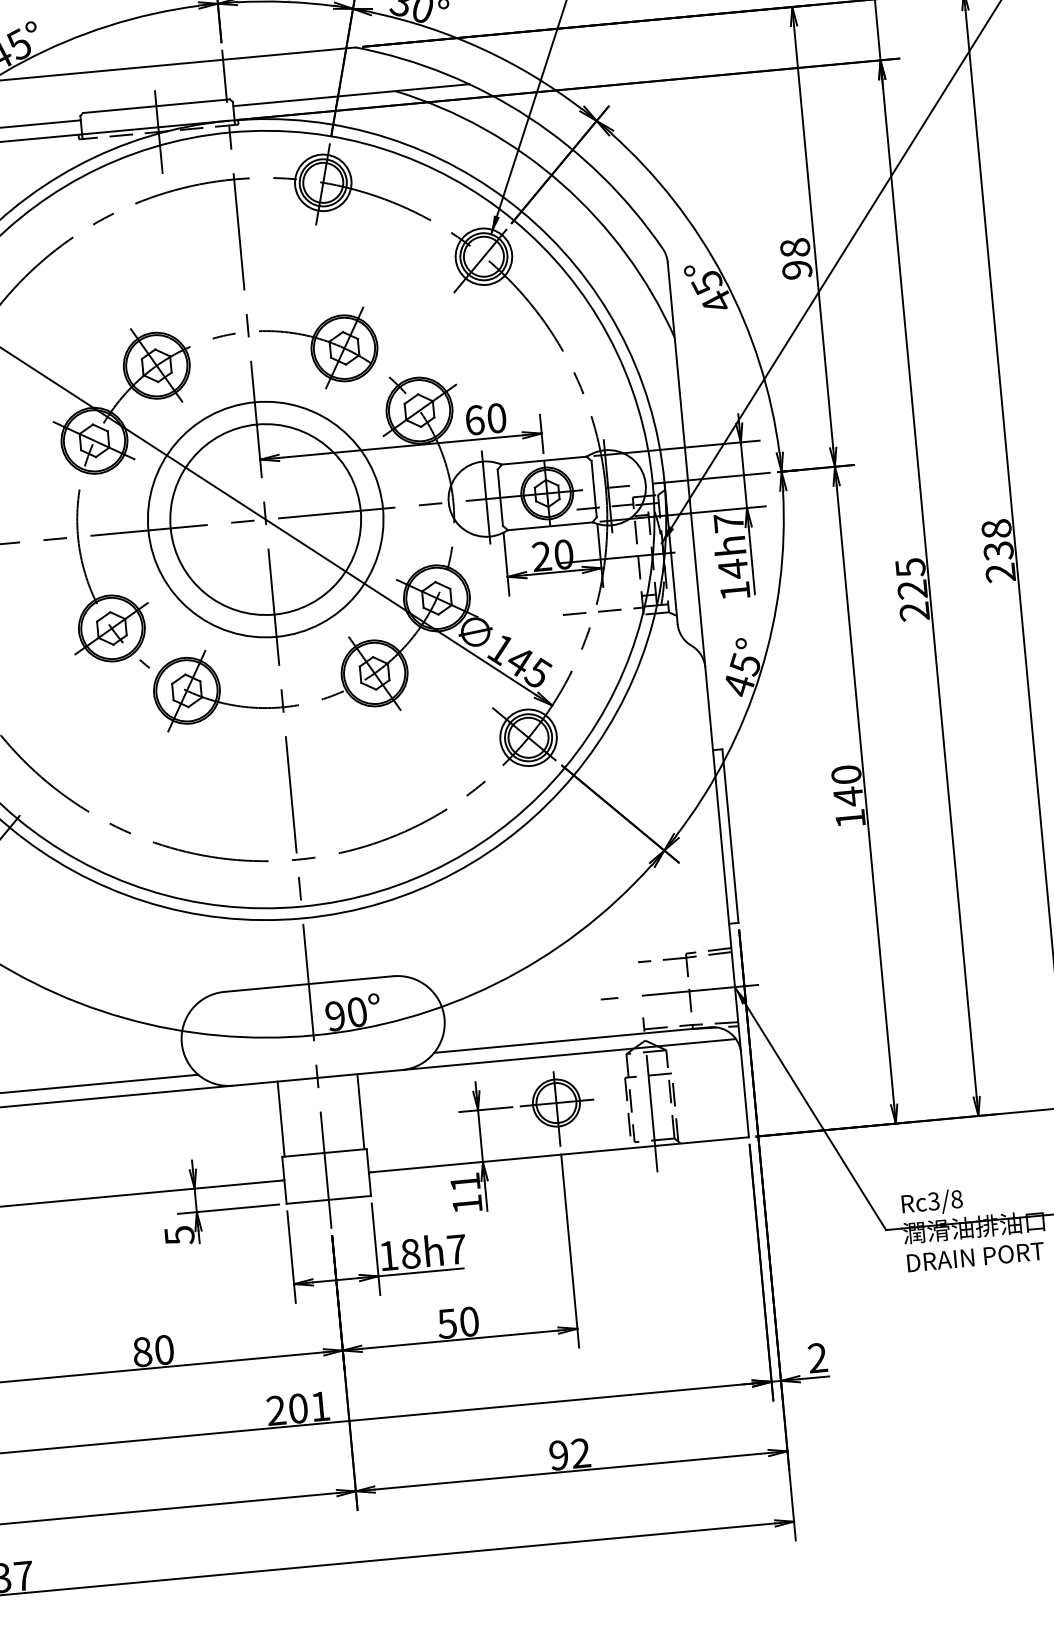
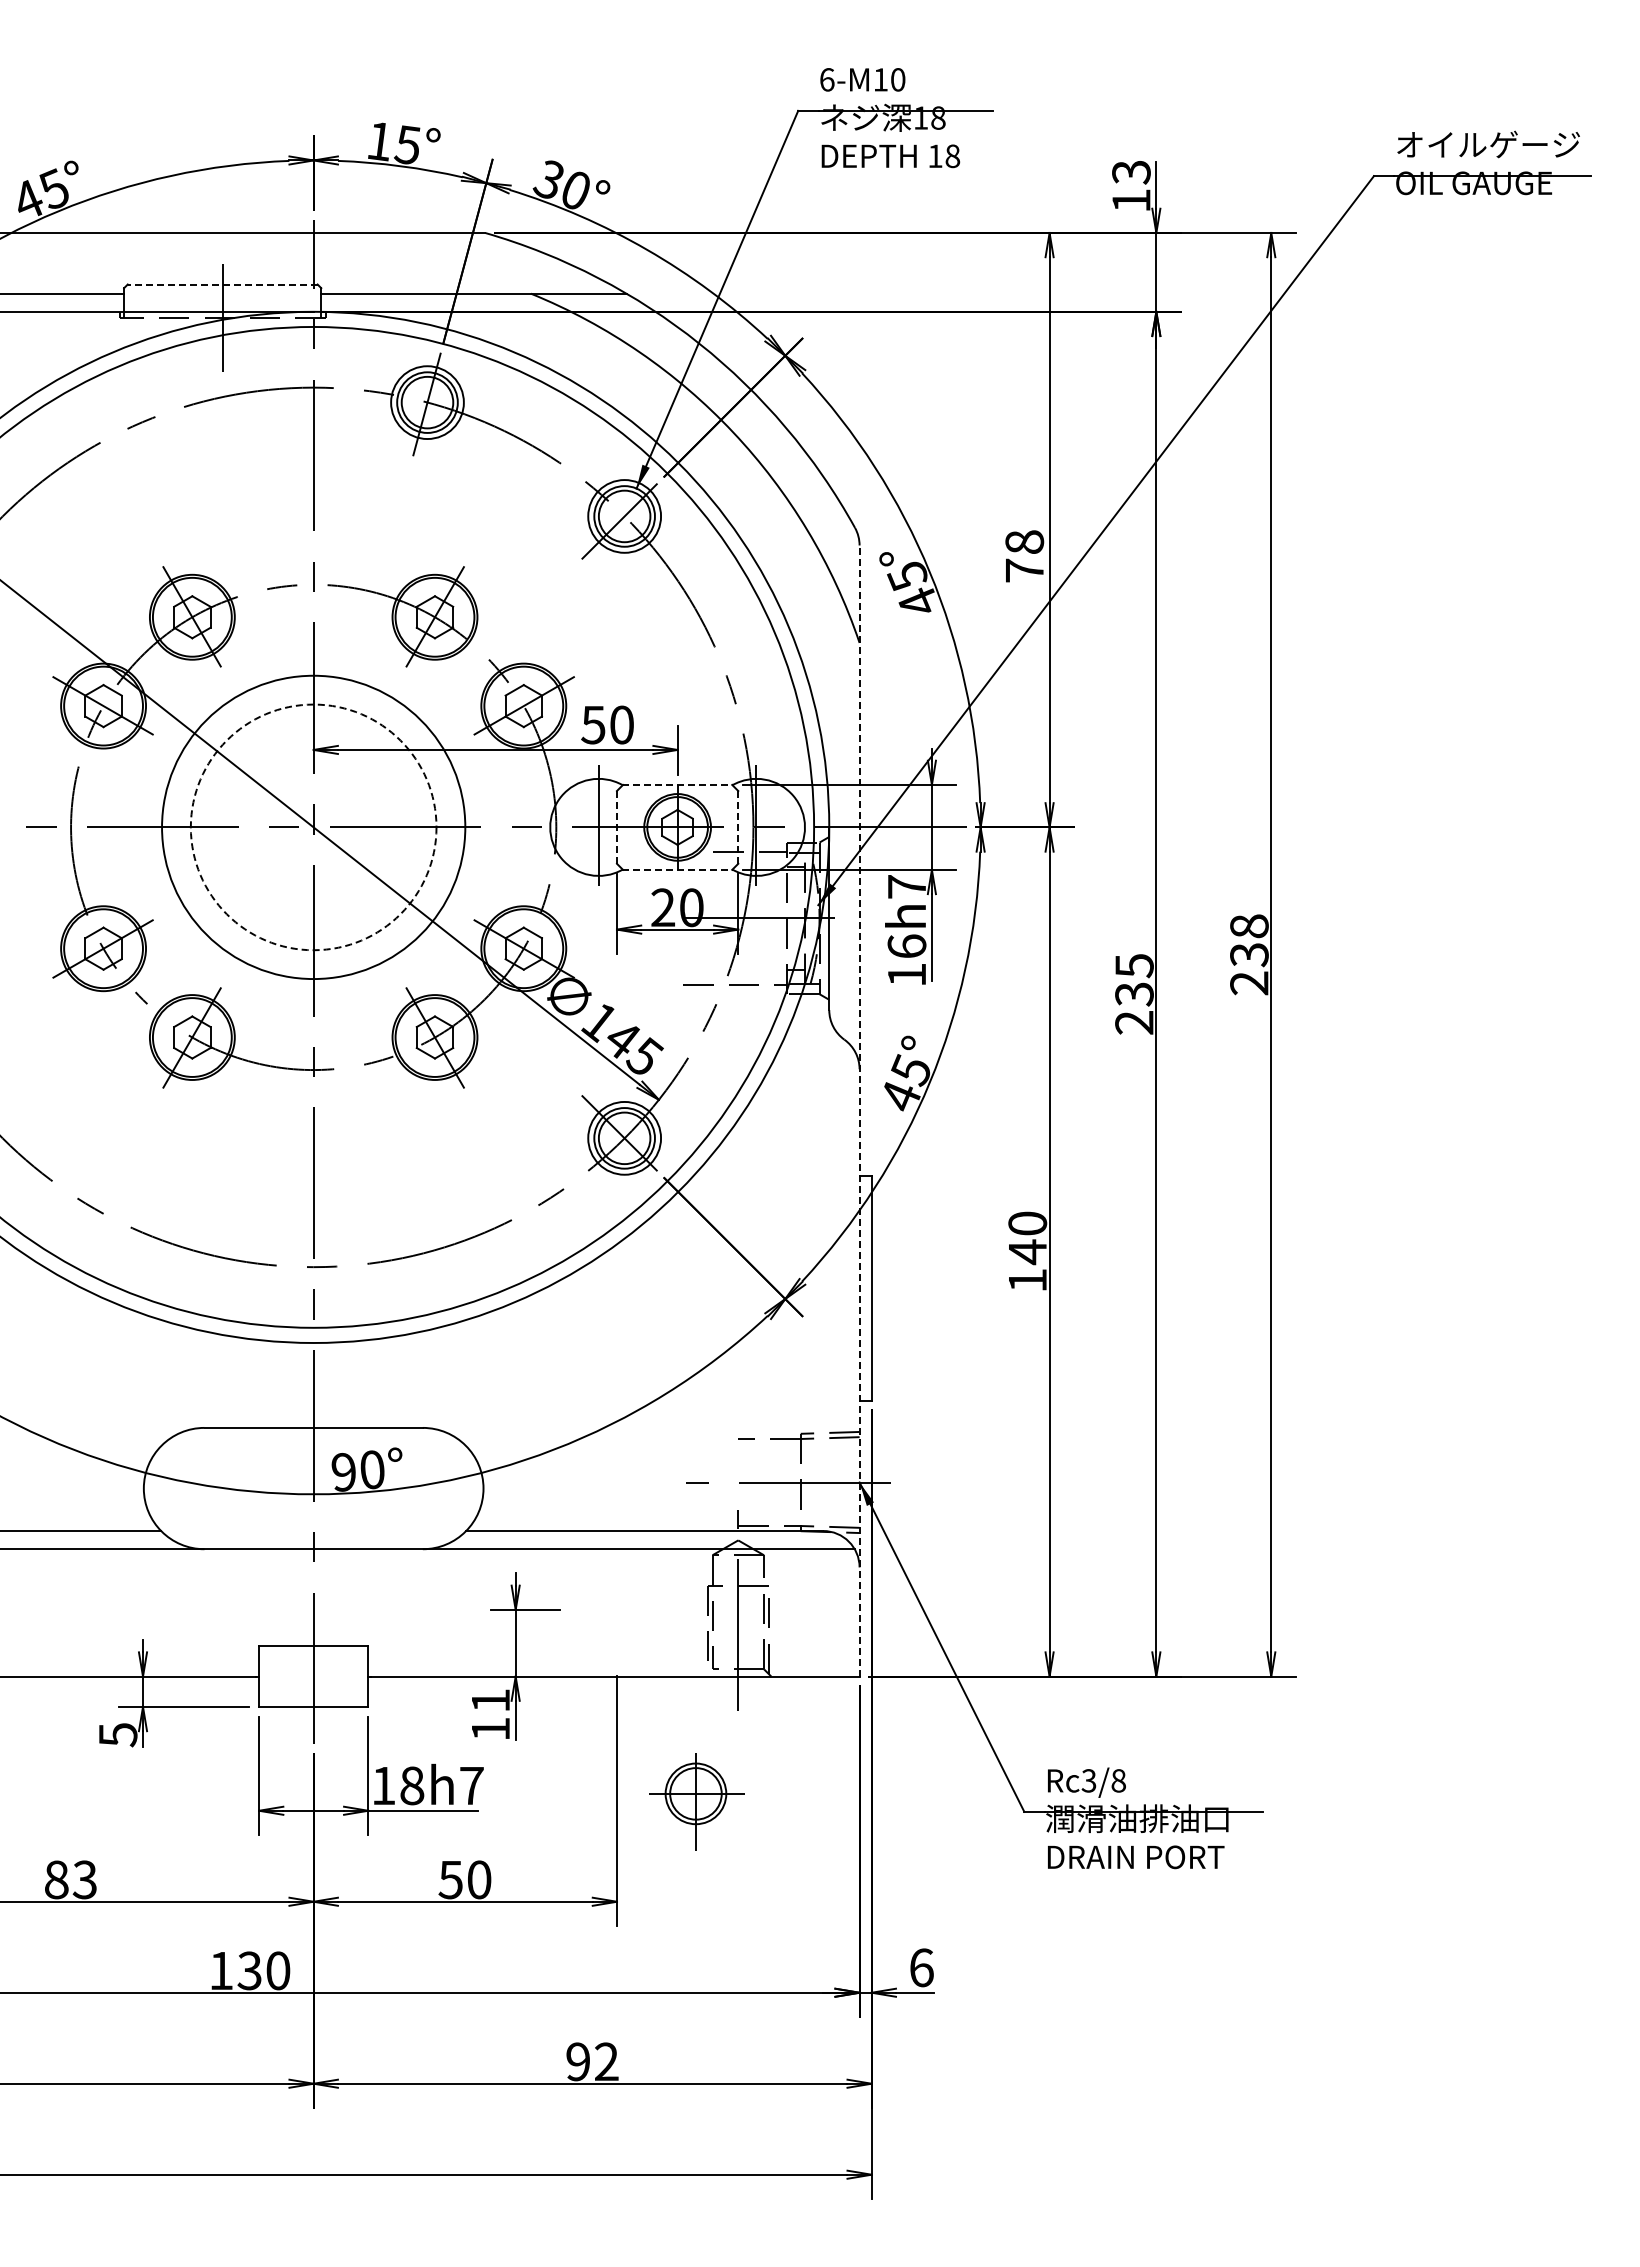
line: (156, 106) -> (222, 284), solid -> dashed
text: (797, 269) -> (1024, 570), 98 -> 78
text: (474, 419) -> (593, 724), 60 -> 50
line: (544, 460) -> (678, 784), solid -> dashed
line: (594, 489) -> (738, 827), solid -> dashed
line: (499, 497) -> (616, 827), solid -> dashed
circle: (265, 519) -> (313, 827), solid -> dashed
line: (550, 525) -> (678, 869), solid -> dashed
text: (732, 569) -> (906, 946), 14h7 -> 16h7
text: (912, 589) -> (1134, 994), 225 -> 235
line: (708, 700) -> (859, 1111), solid -> dashed
part: (557, 1108) -> (696, 1801), moved
line: (361, 1111) -> (365, 1597), removed
line: (281, 1118) -> (262, 1597), removed
text: (163, 1349) -> (84, 1879), 80 -> 83
text: (817, 1357) -> (921, 1967), 2 -> 6
text: (298, 1408) -> (249, 1970), 201 -> 130

